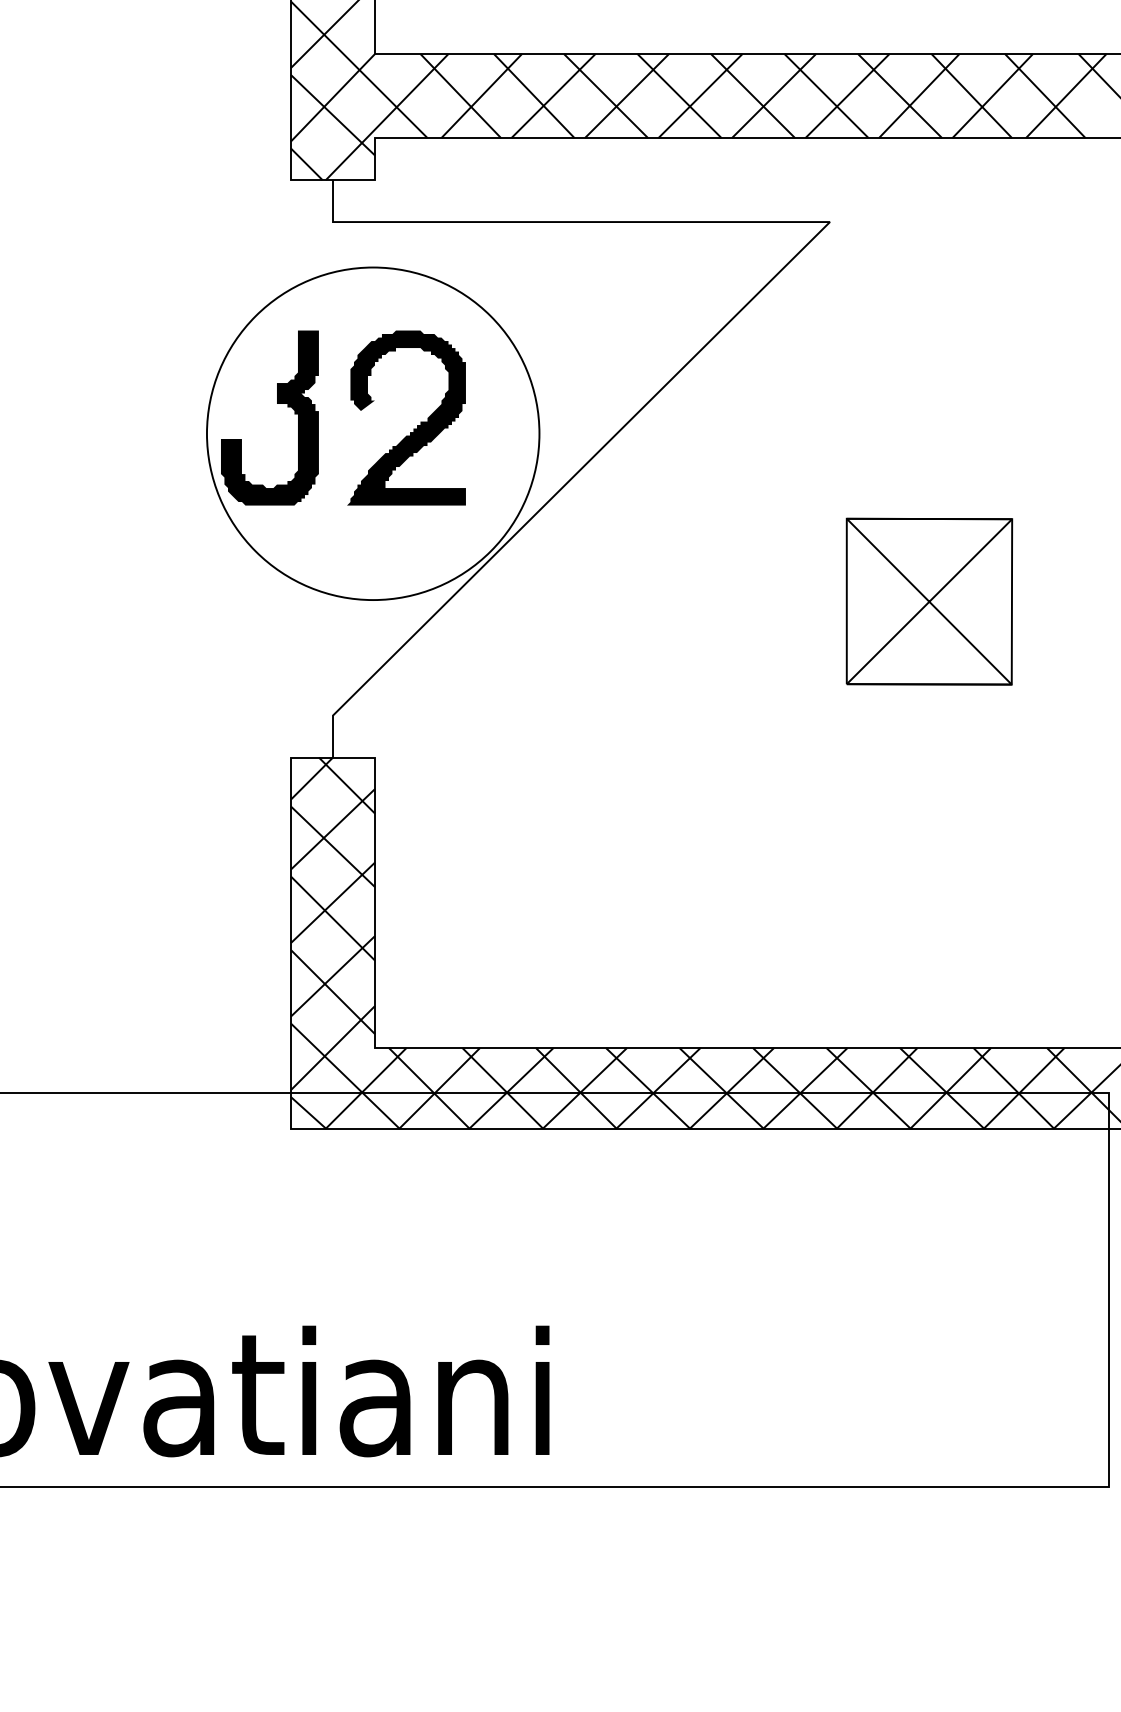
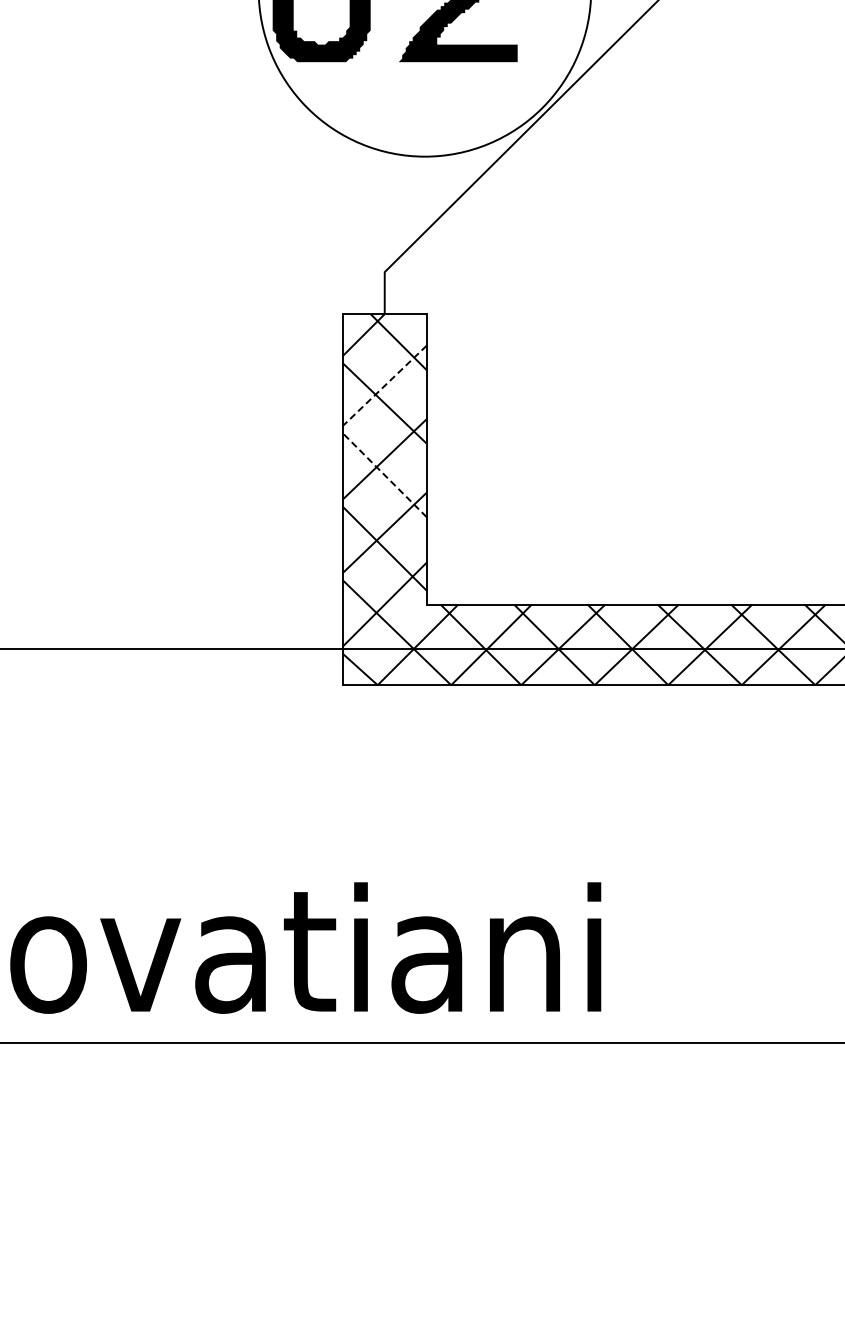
line: (332, 829) -> (384, 386), solid -> dashed
line: (332, 918) -> (384, 475), solid -> dashed

